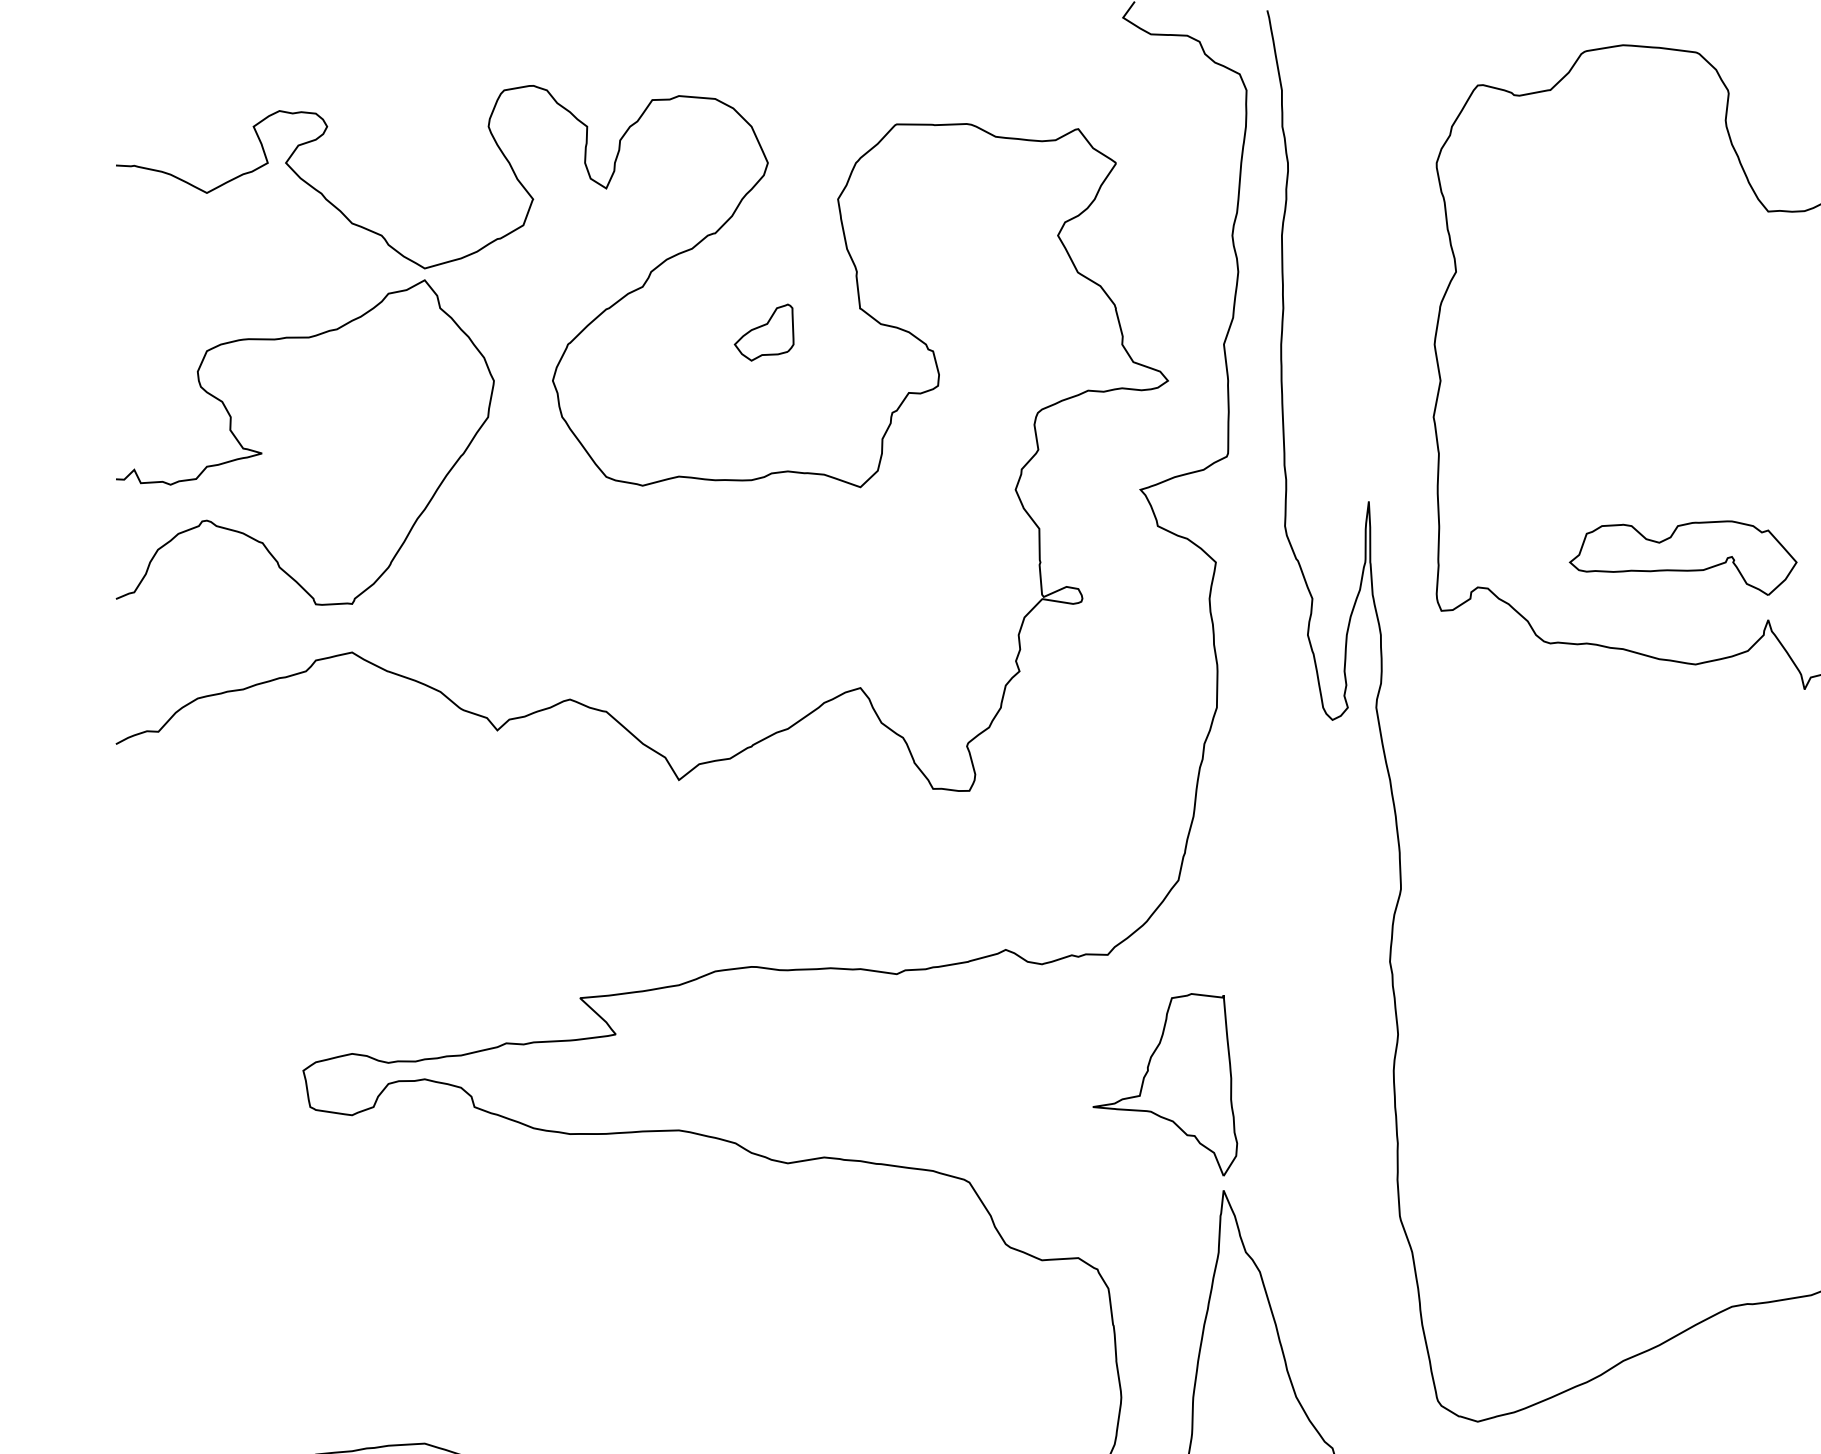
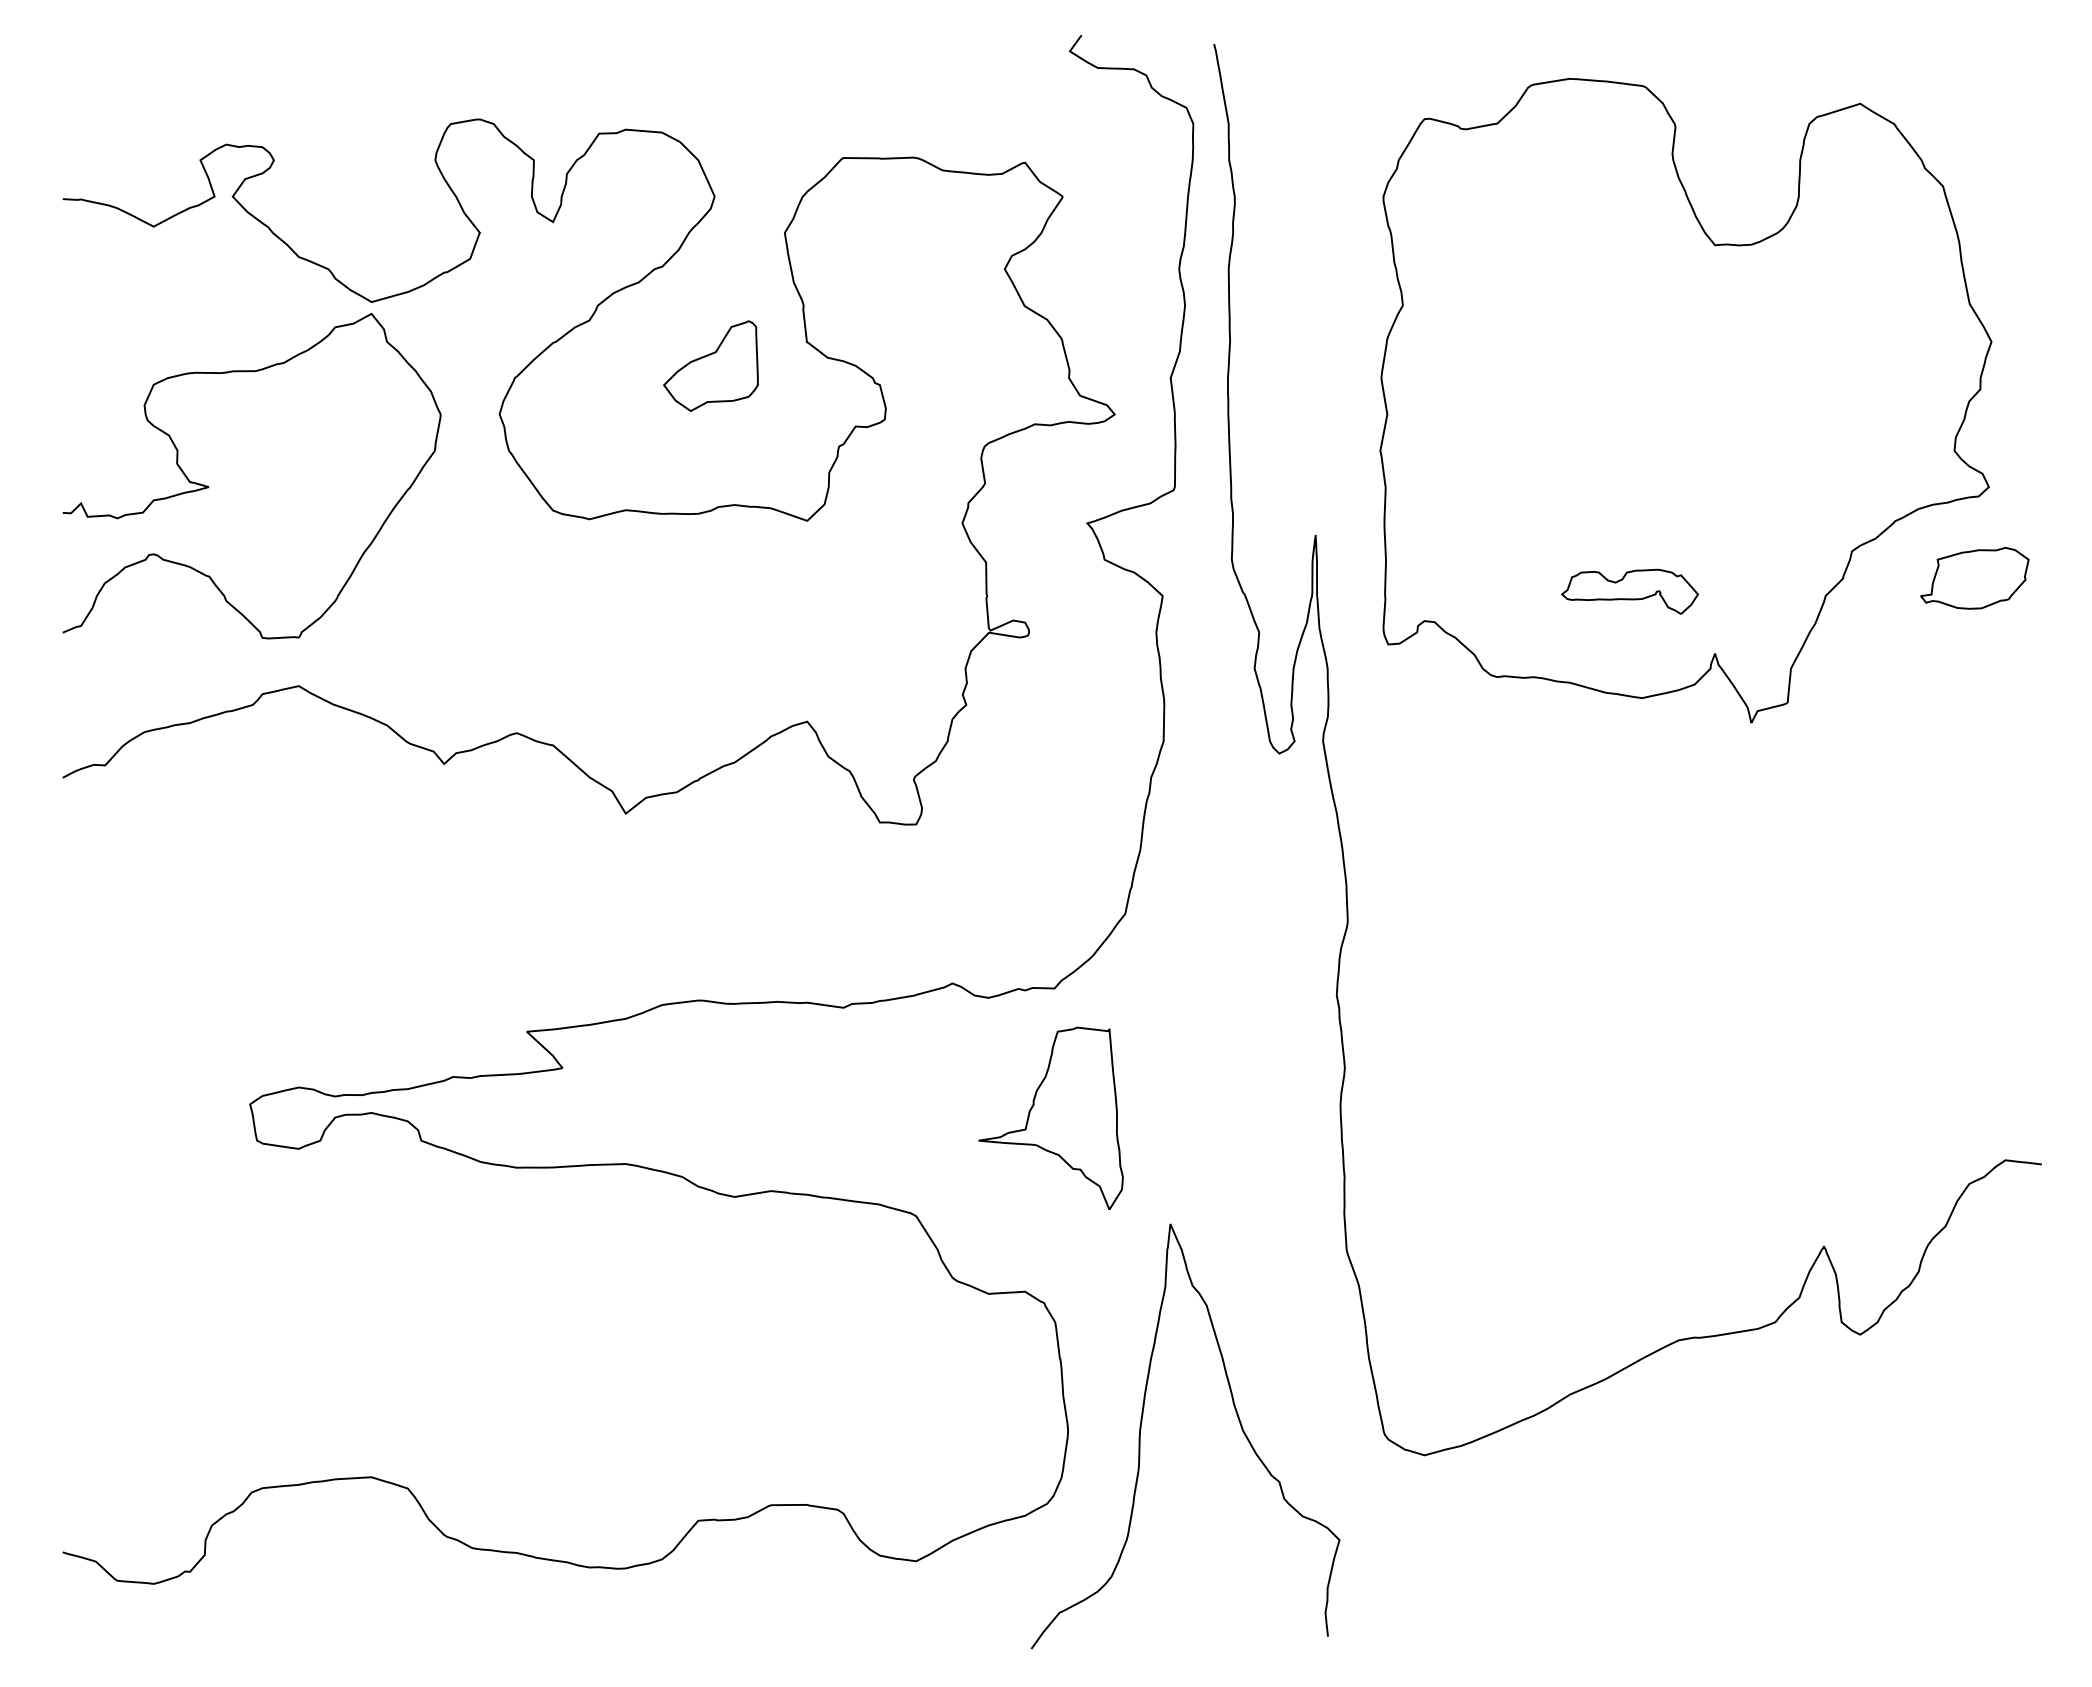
part: (763, 332) -> (710, 366), size x1.6
part: (1682, 557) -> (1629, 591), size x0.6
part: (1164, 1083) -> (1050, 1117), moved

